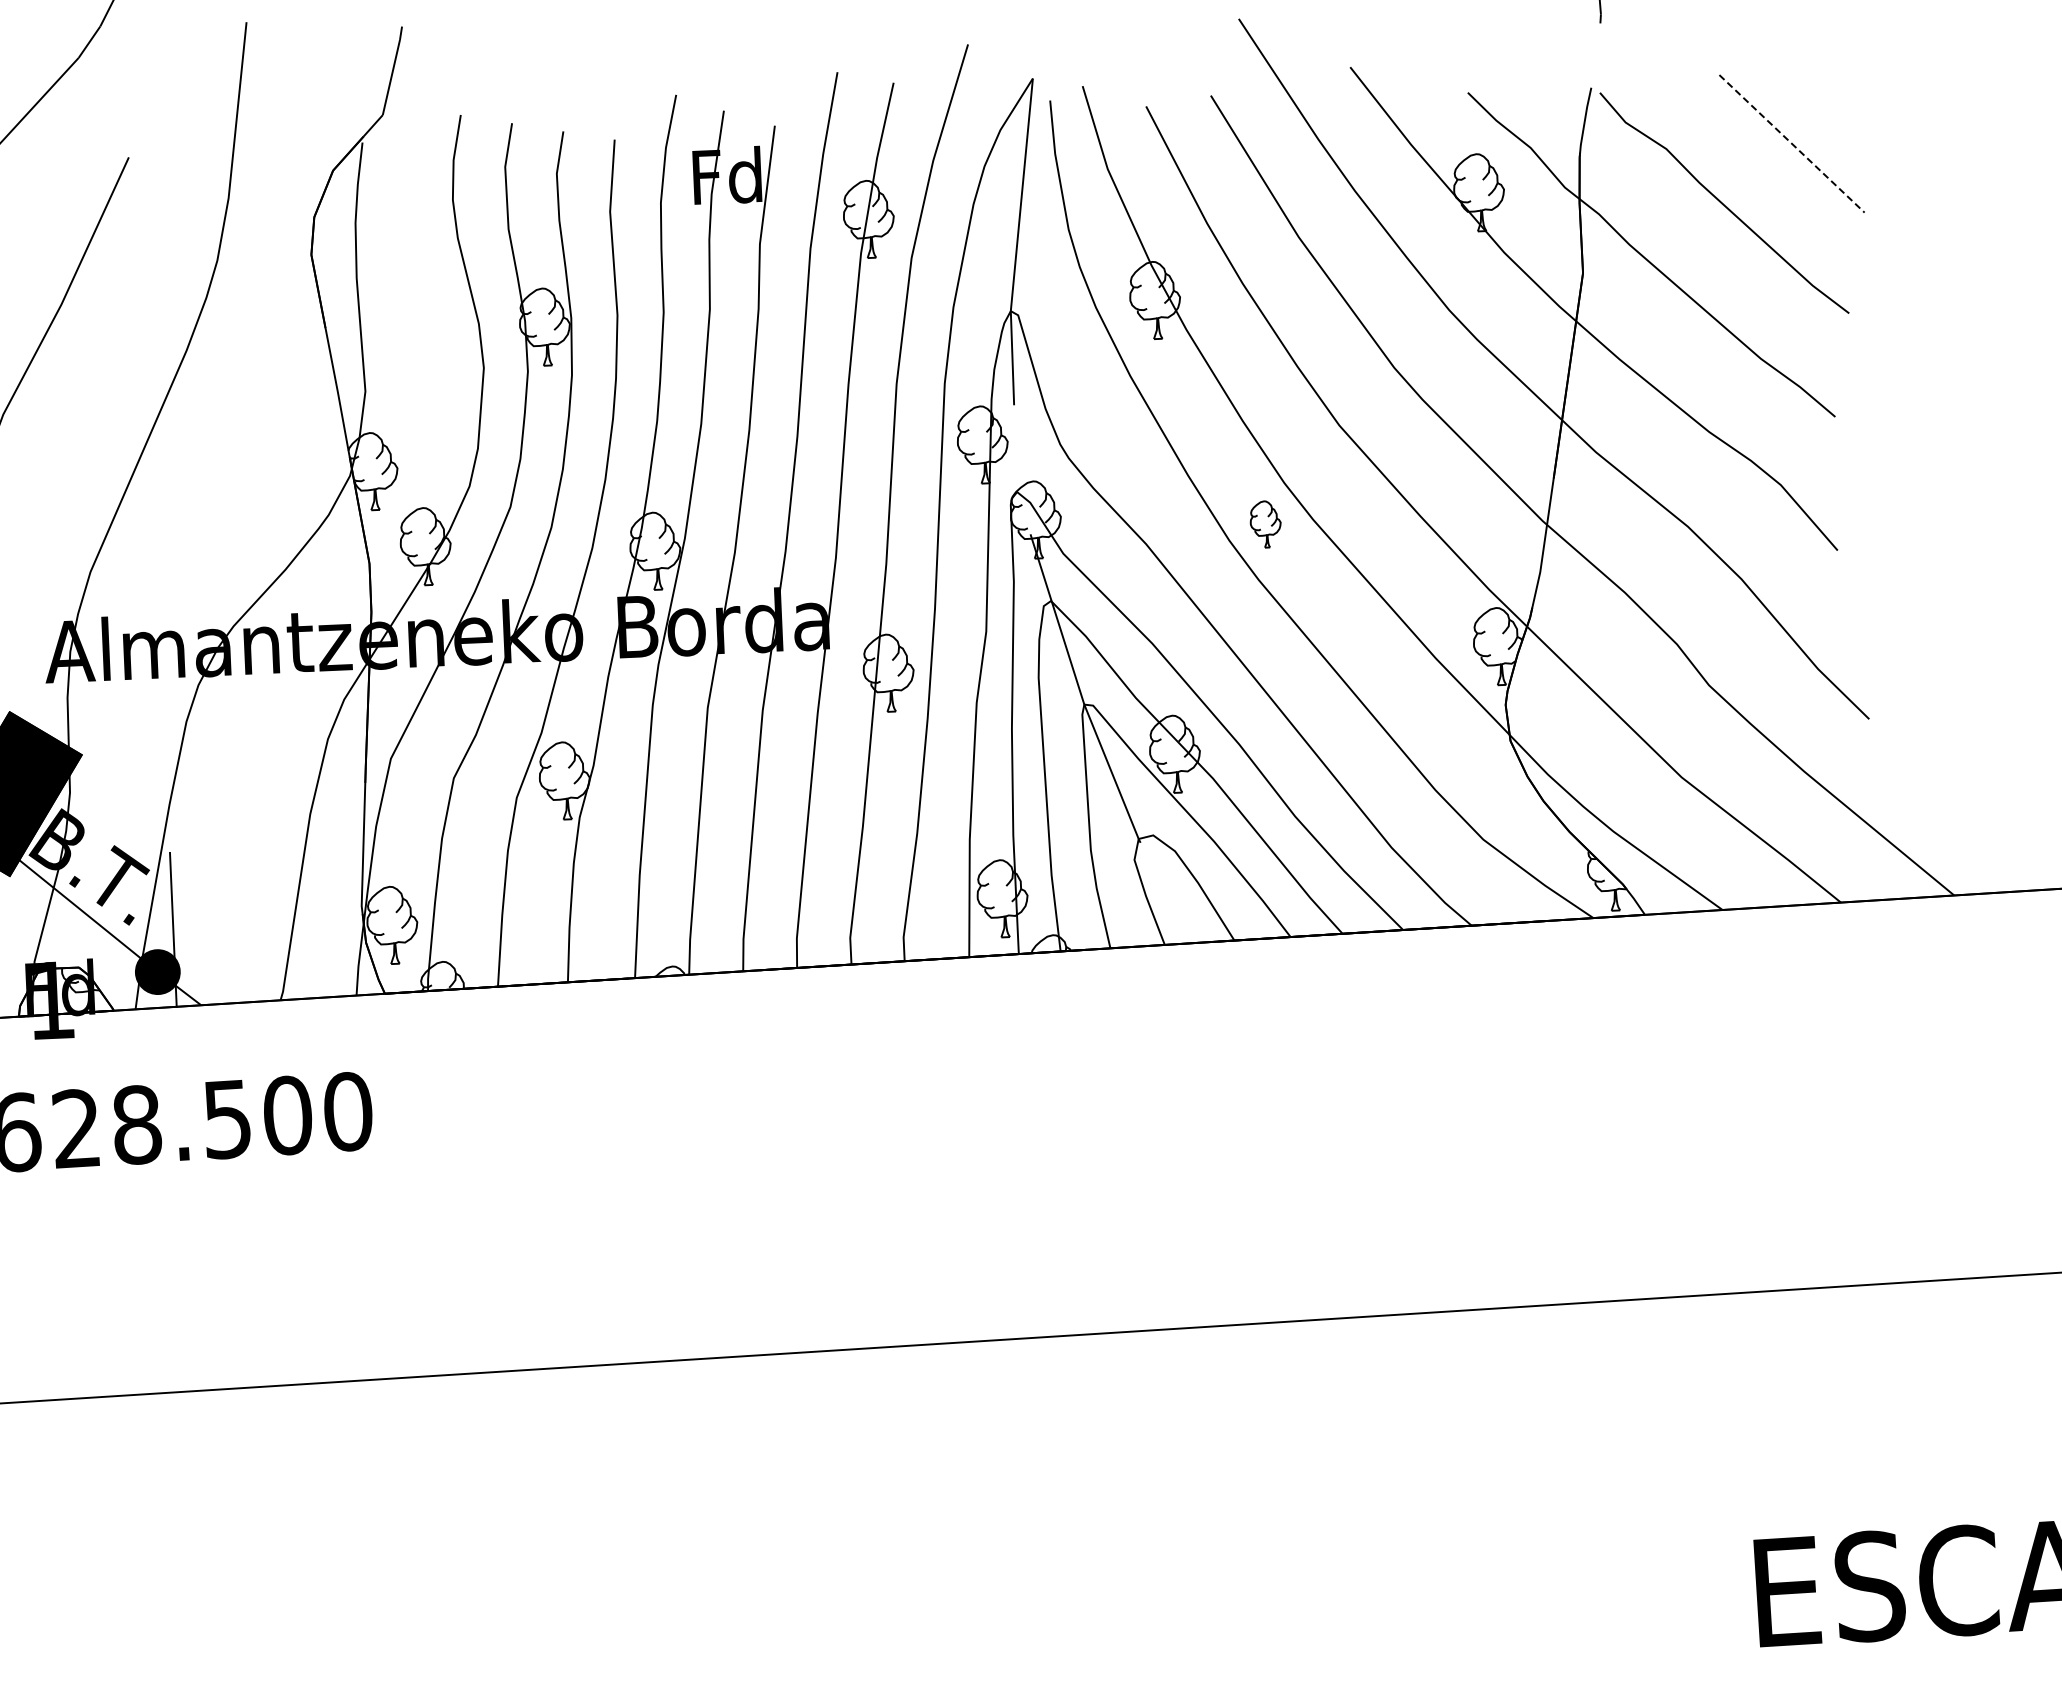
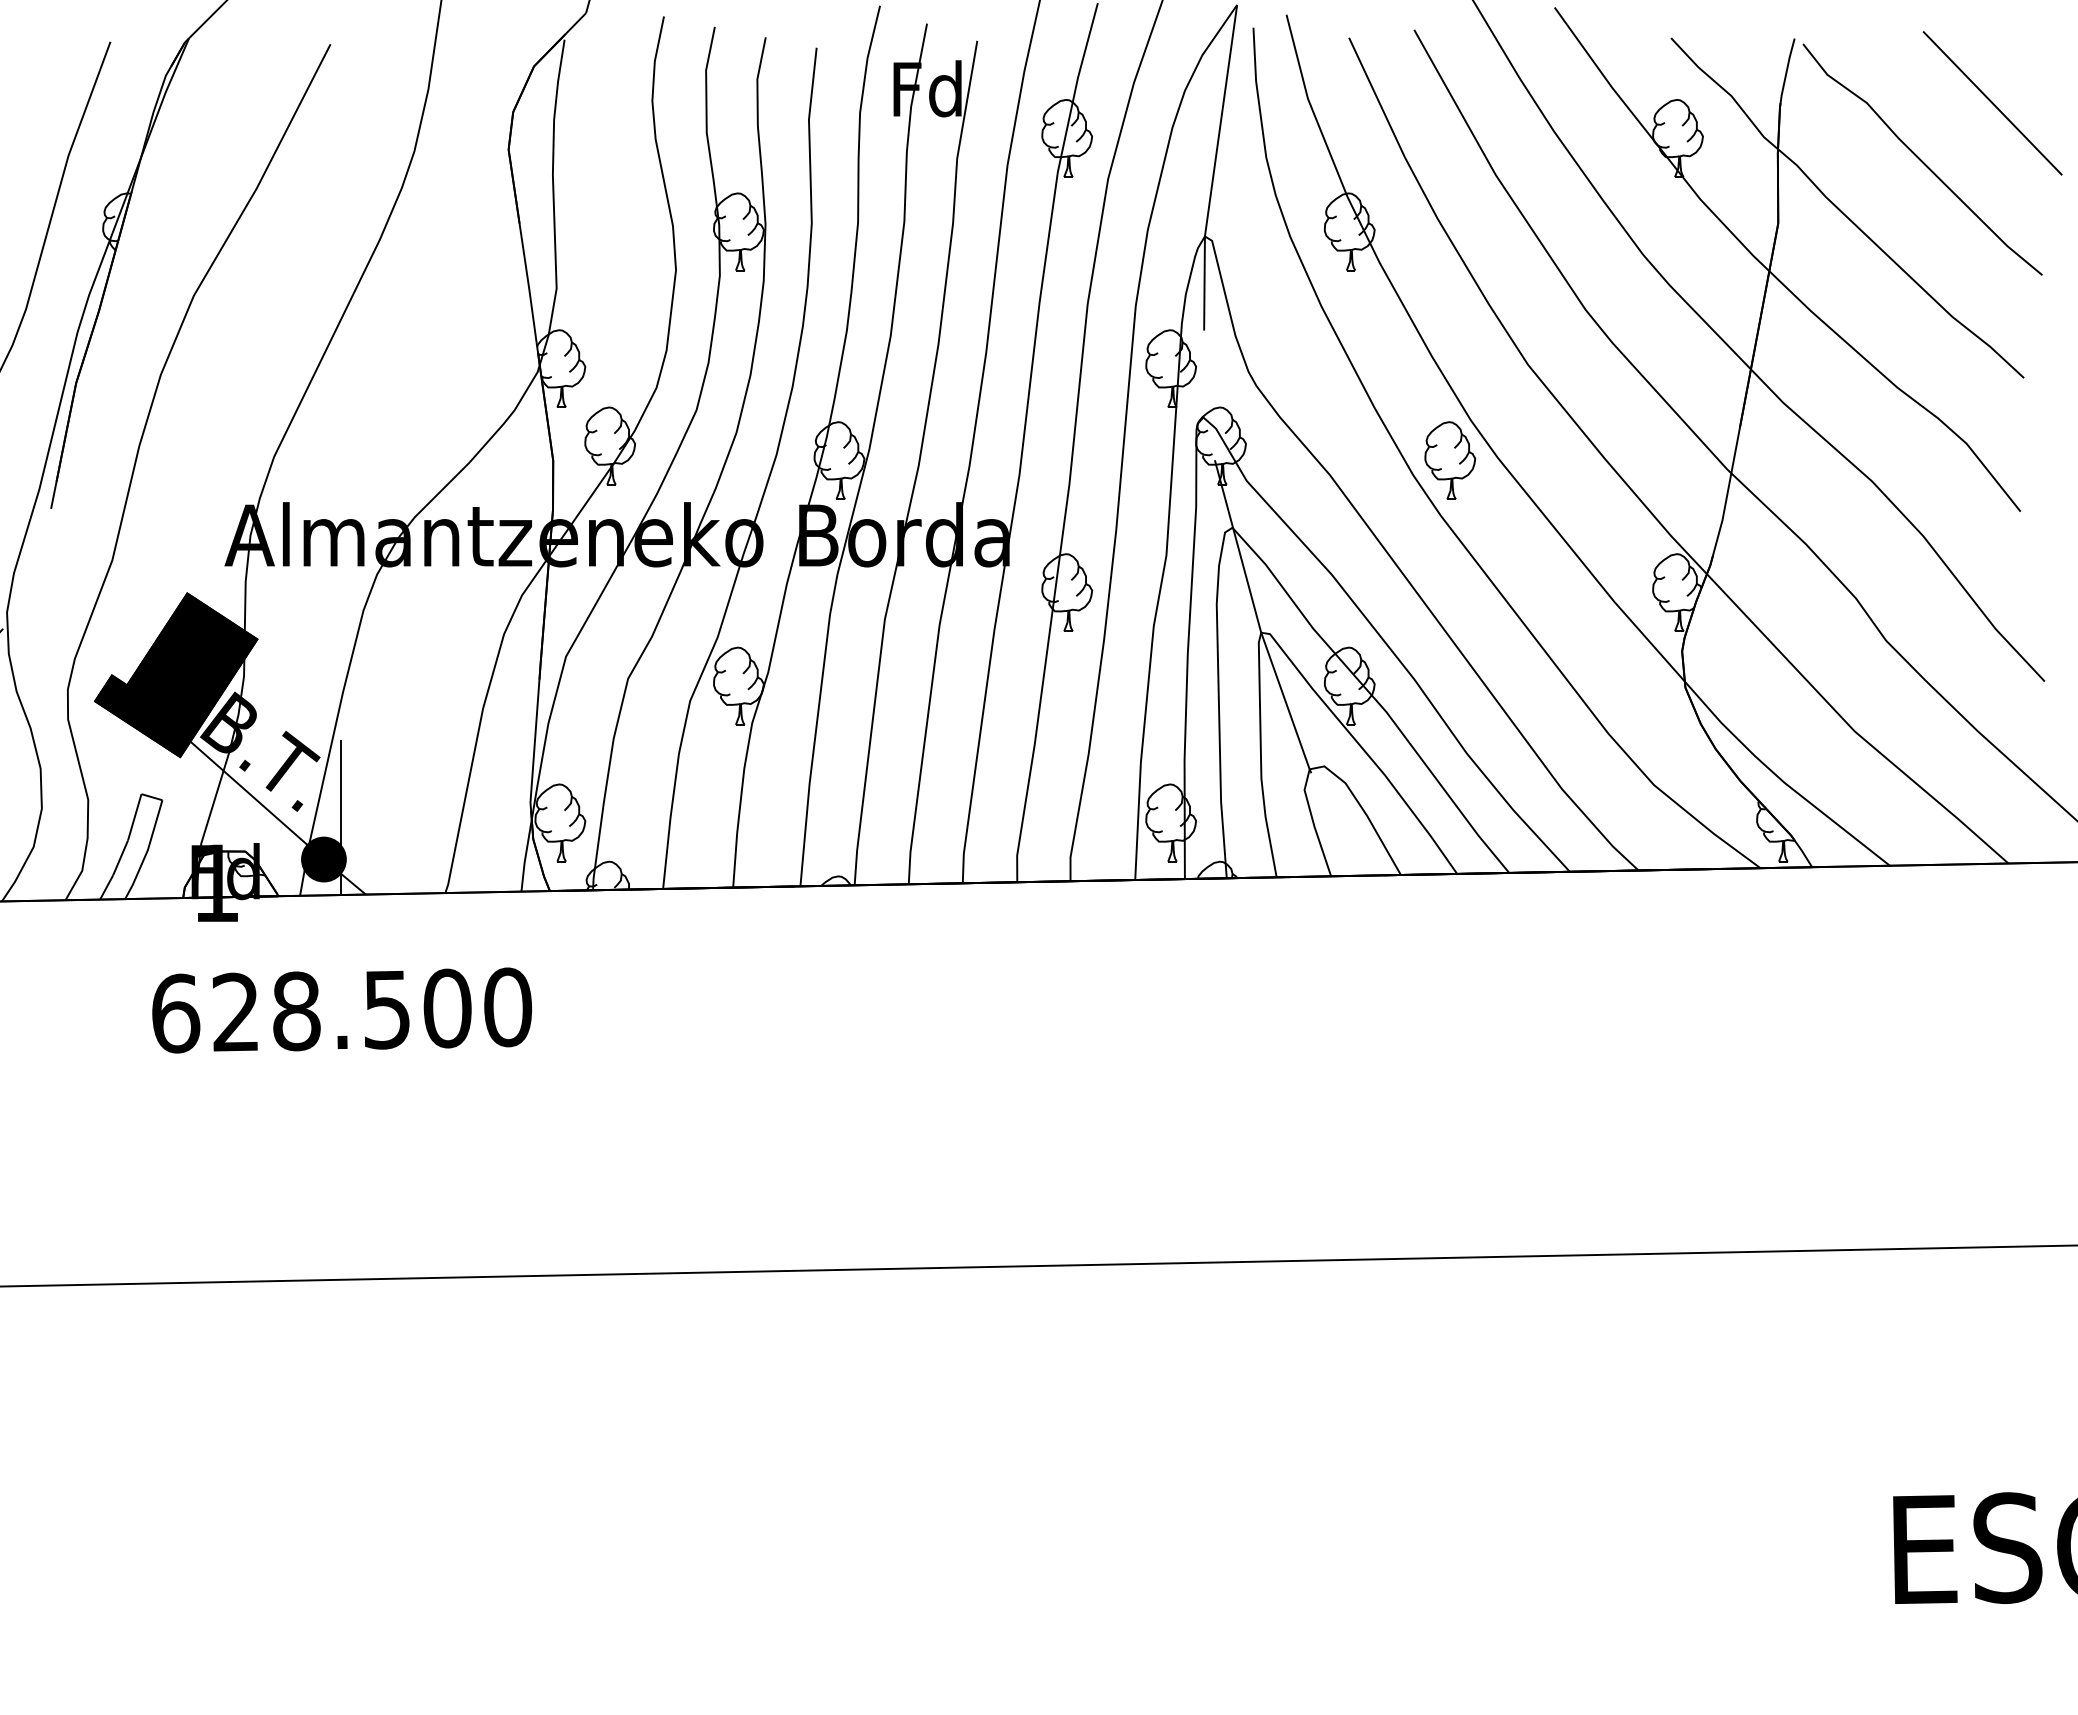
line: (1792, 143) -> (1993, 103), dashed -> solid
part: (1265, 524) -> (1450, 460), size x1.67

